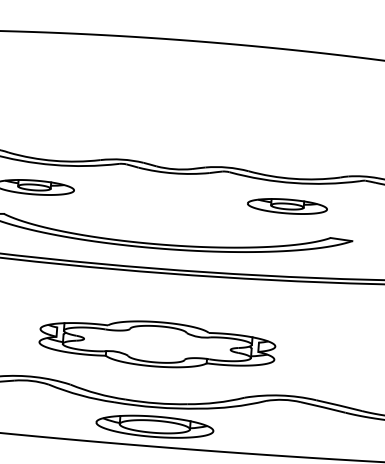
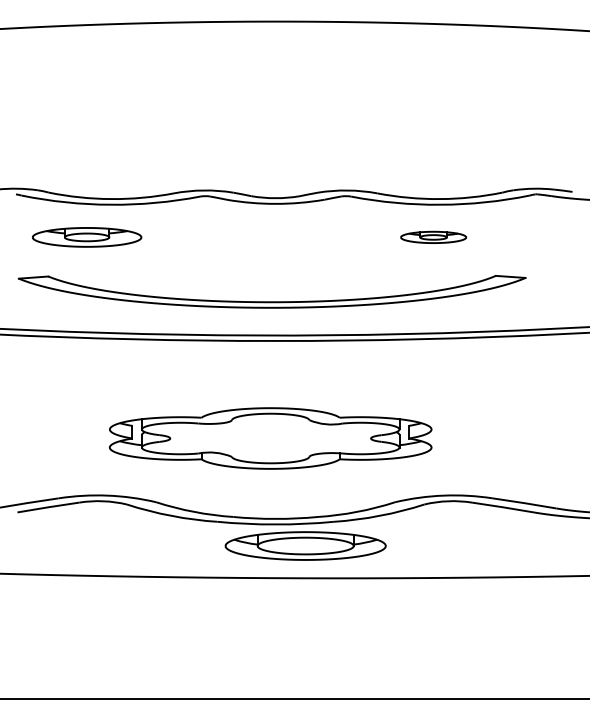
part: (287, 206) -> (433, 237), size x0.6
part: (154, 426) -> (305, 545), moved

